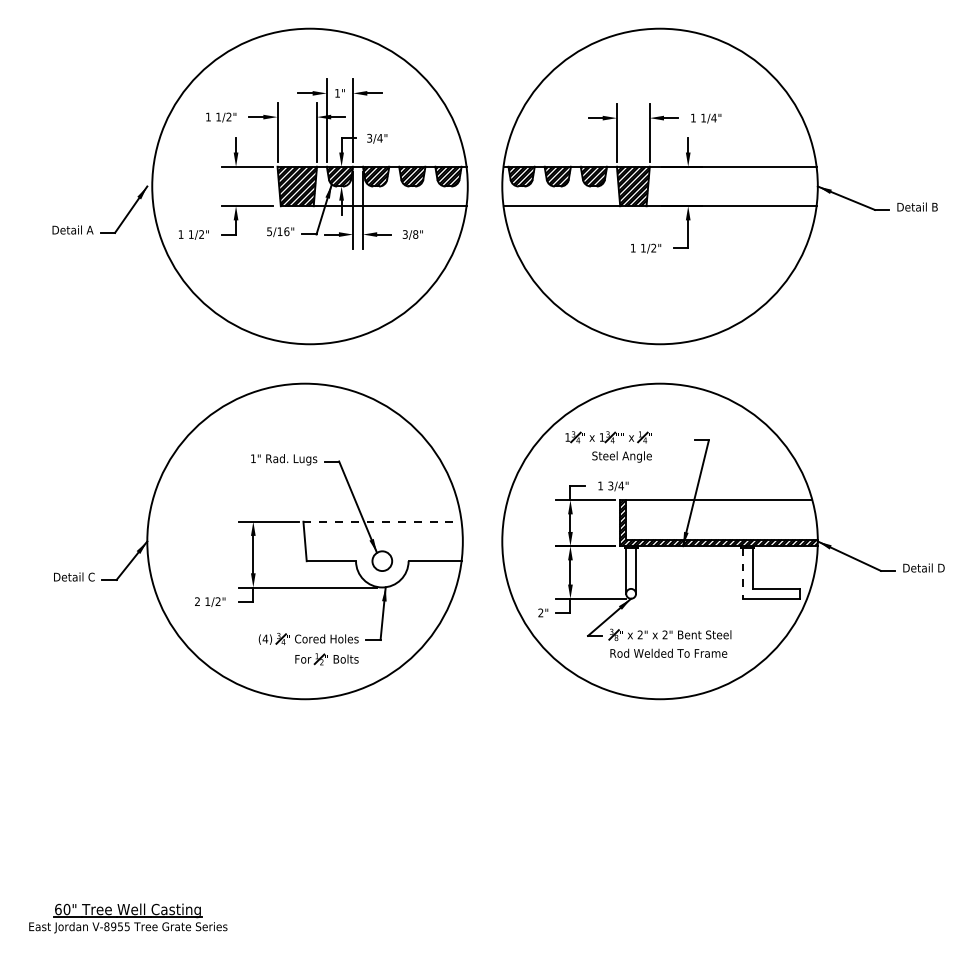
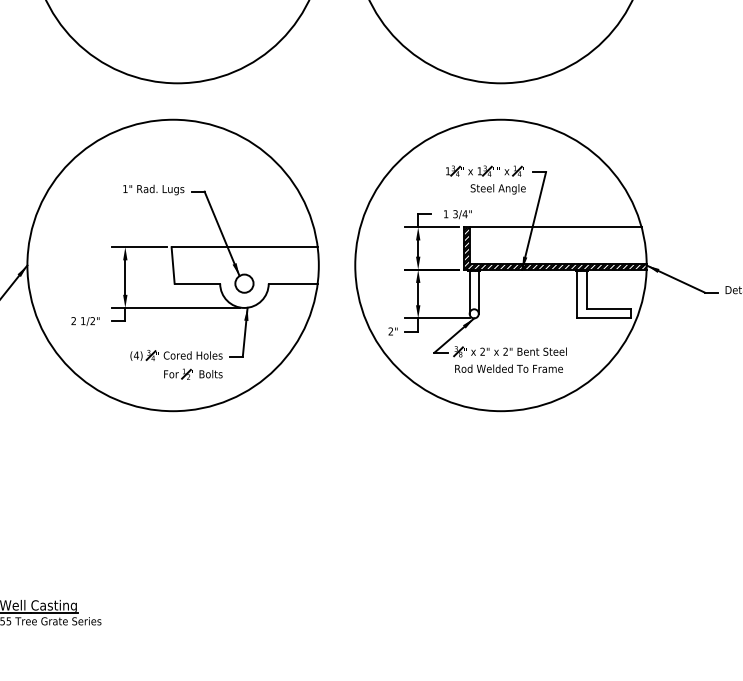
part: (608, 446) -> (485, 179), moved
line: (383, 521) -> (245, 247), dashed -> solid
line: (742, 573) -> (577, 295), dashed -> solid

